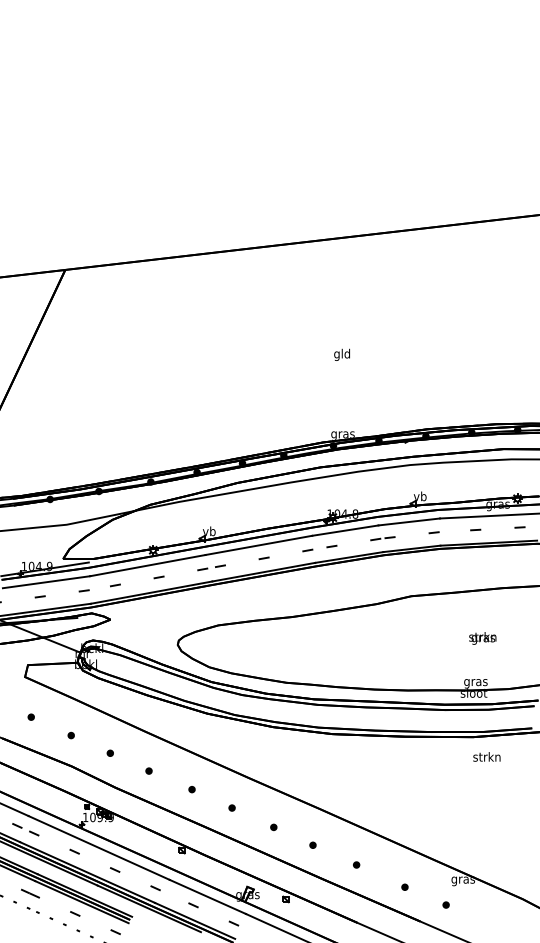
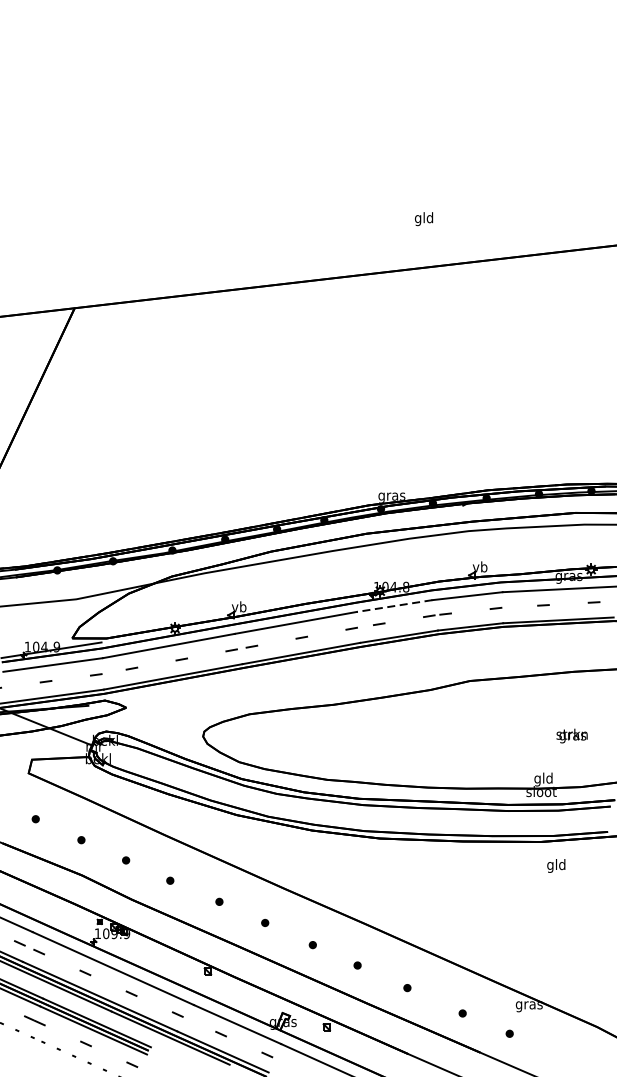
text: (341, 354) -> (423, 218), moved
line: (345, 530) -> (394, 605), solid -> dashed
text: (482, 638) -> (571, 736), moved
text: (475, 682) -> (543, 779), gras -> gld
text: (486, 758) -> (555, 866), strkn -> gld

